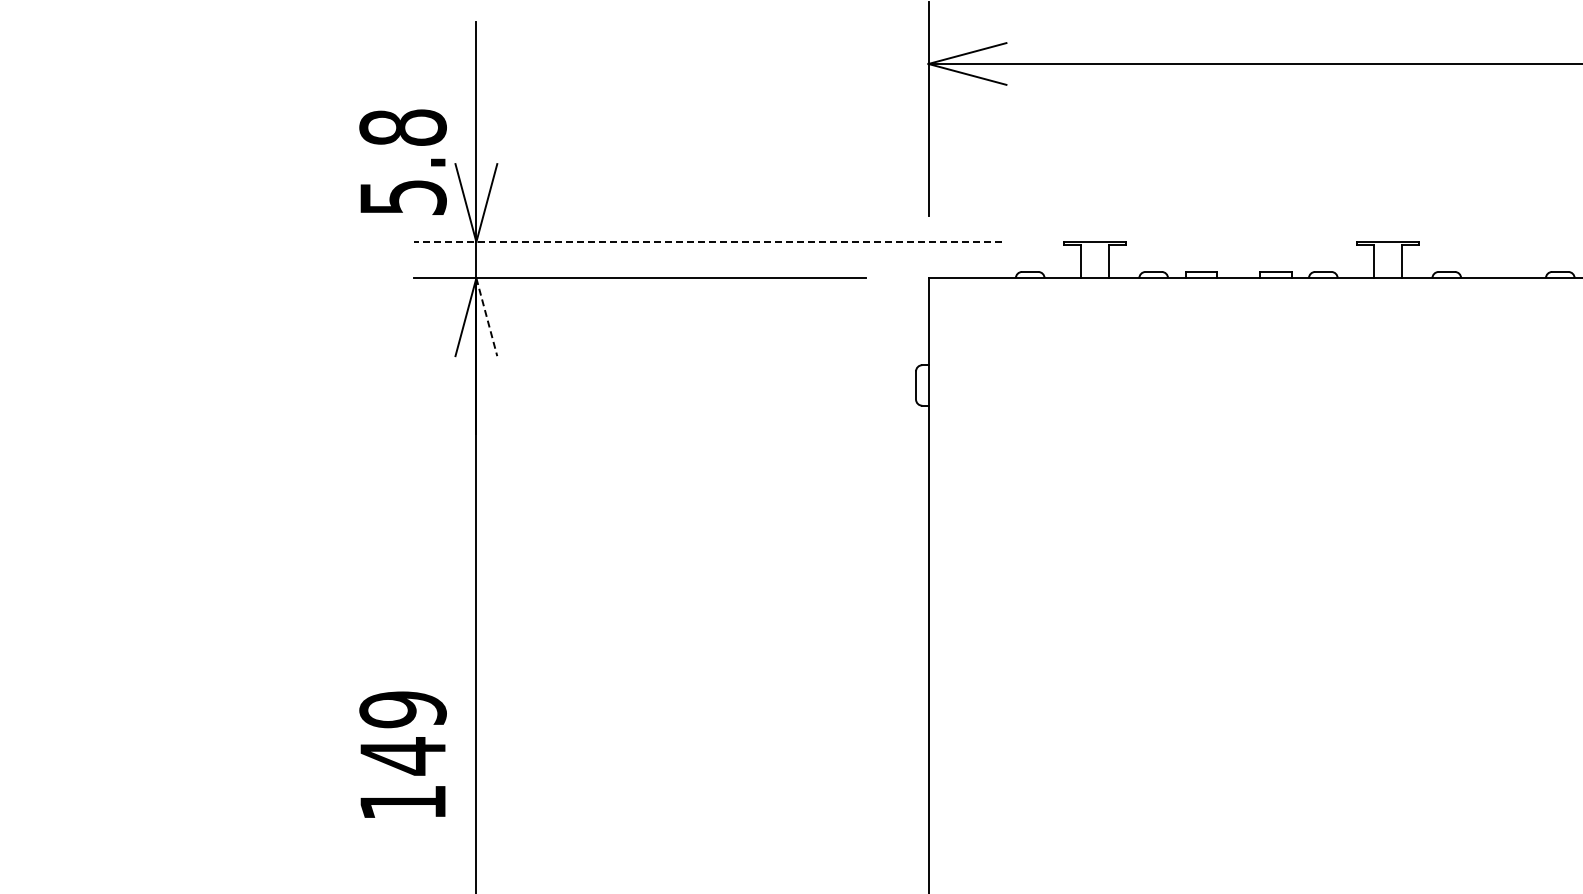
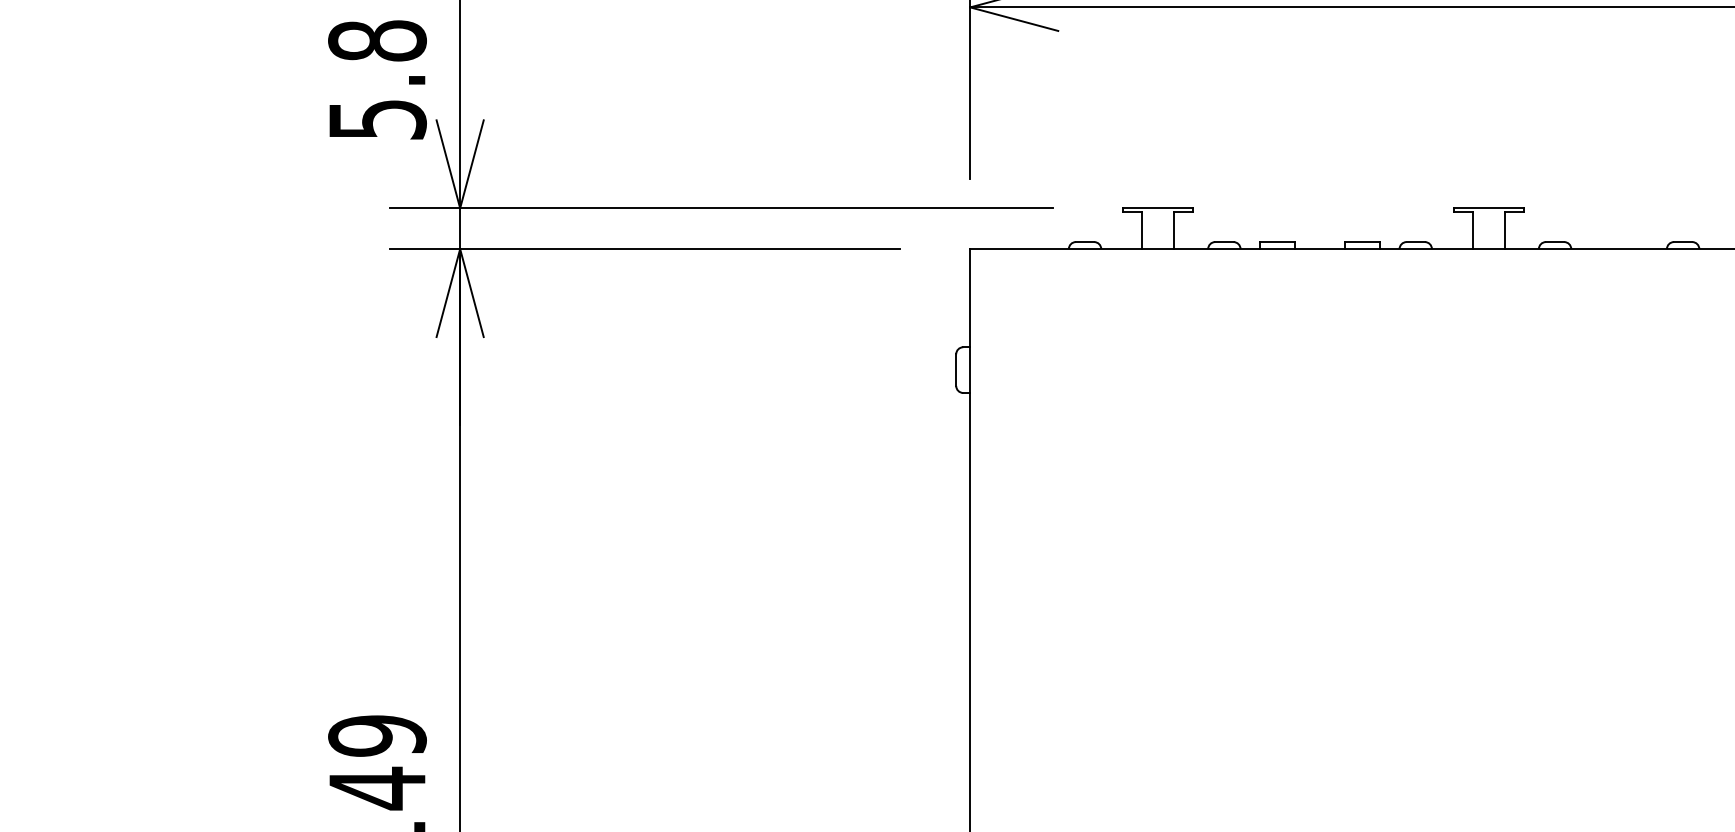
text: (402, 161) -> (376, 79), moved
line: (707, 242) -> (720, 208), dashed -> solid
line: (486, 317) -> (471, 293), dashed -> solid

